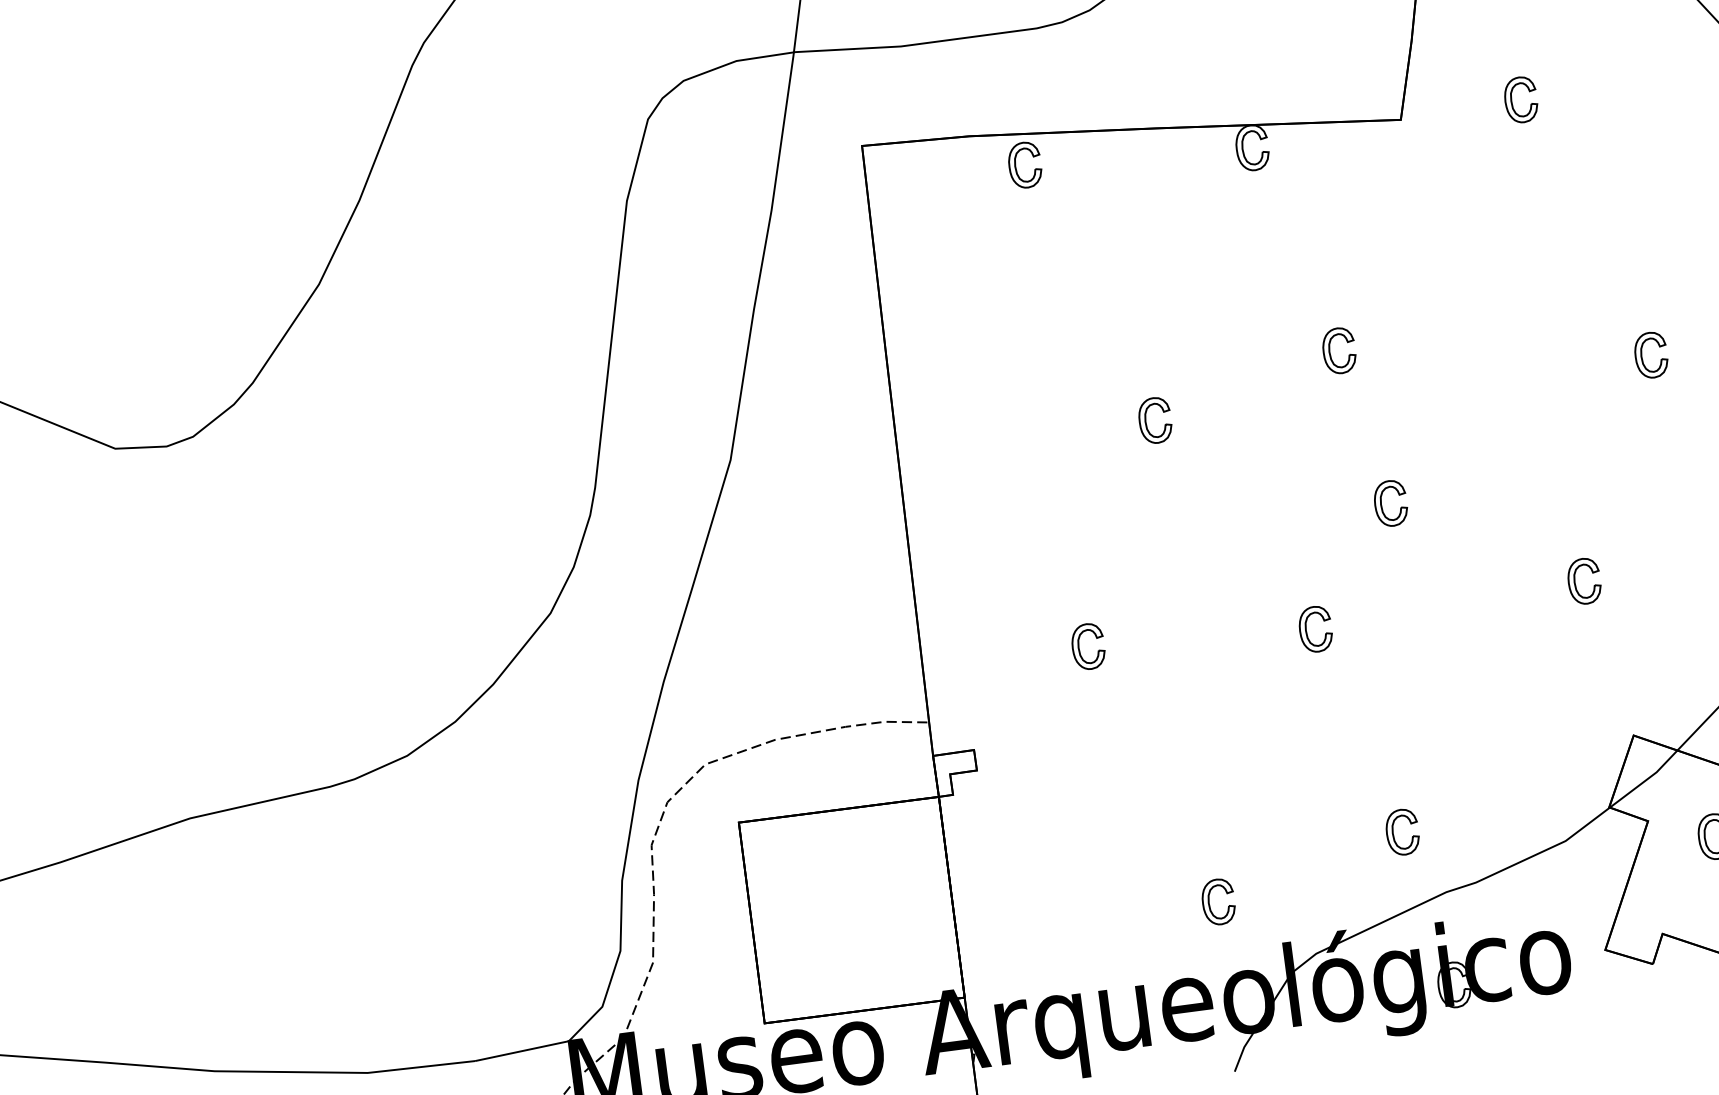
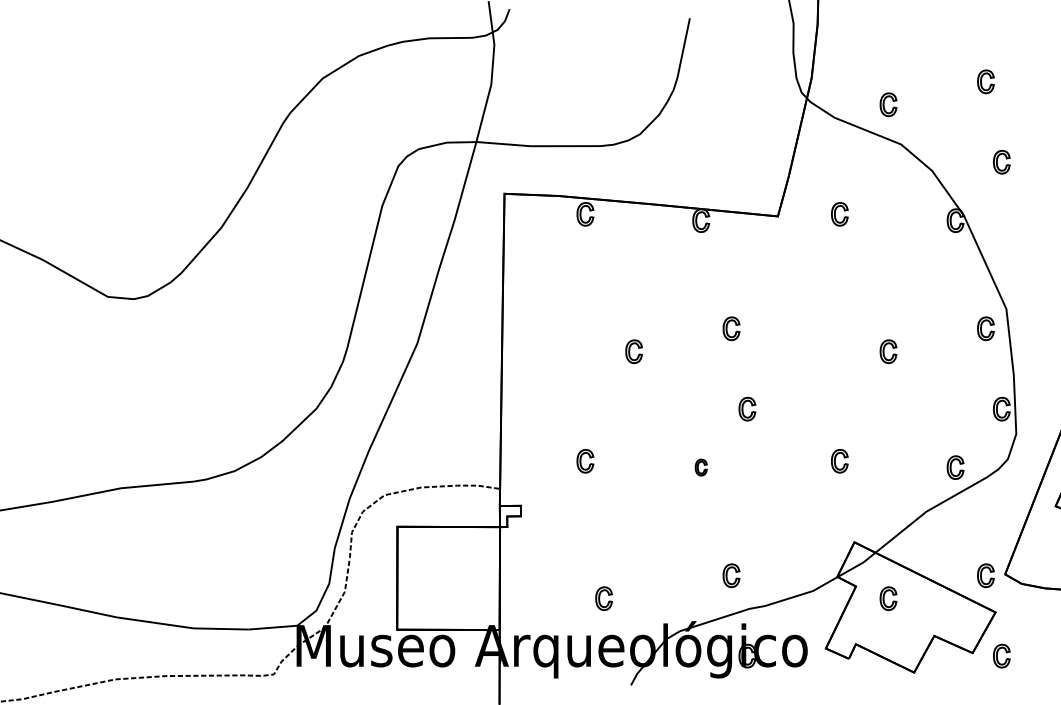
part: (1316, 628) -> (701, 467), size x0.7
part: (1217, 901) -> (603, 598), moved

